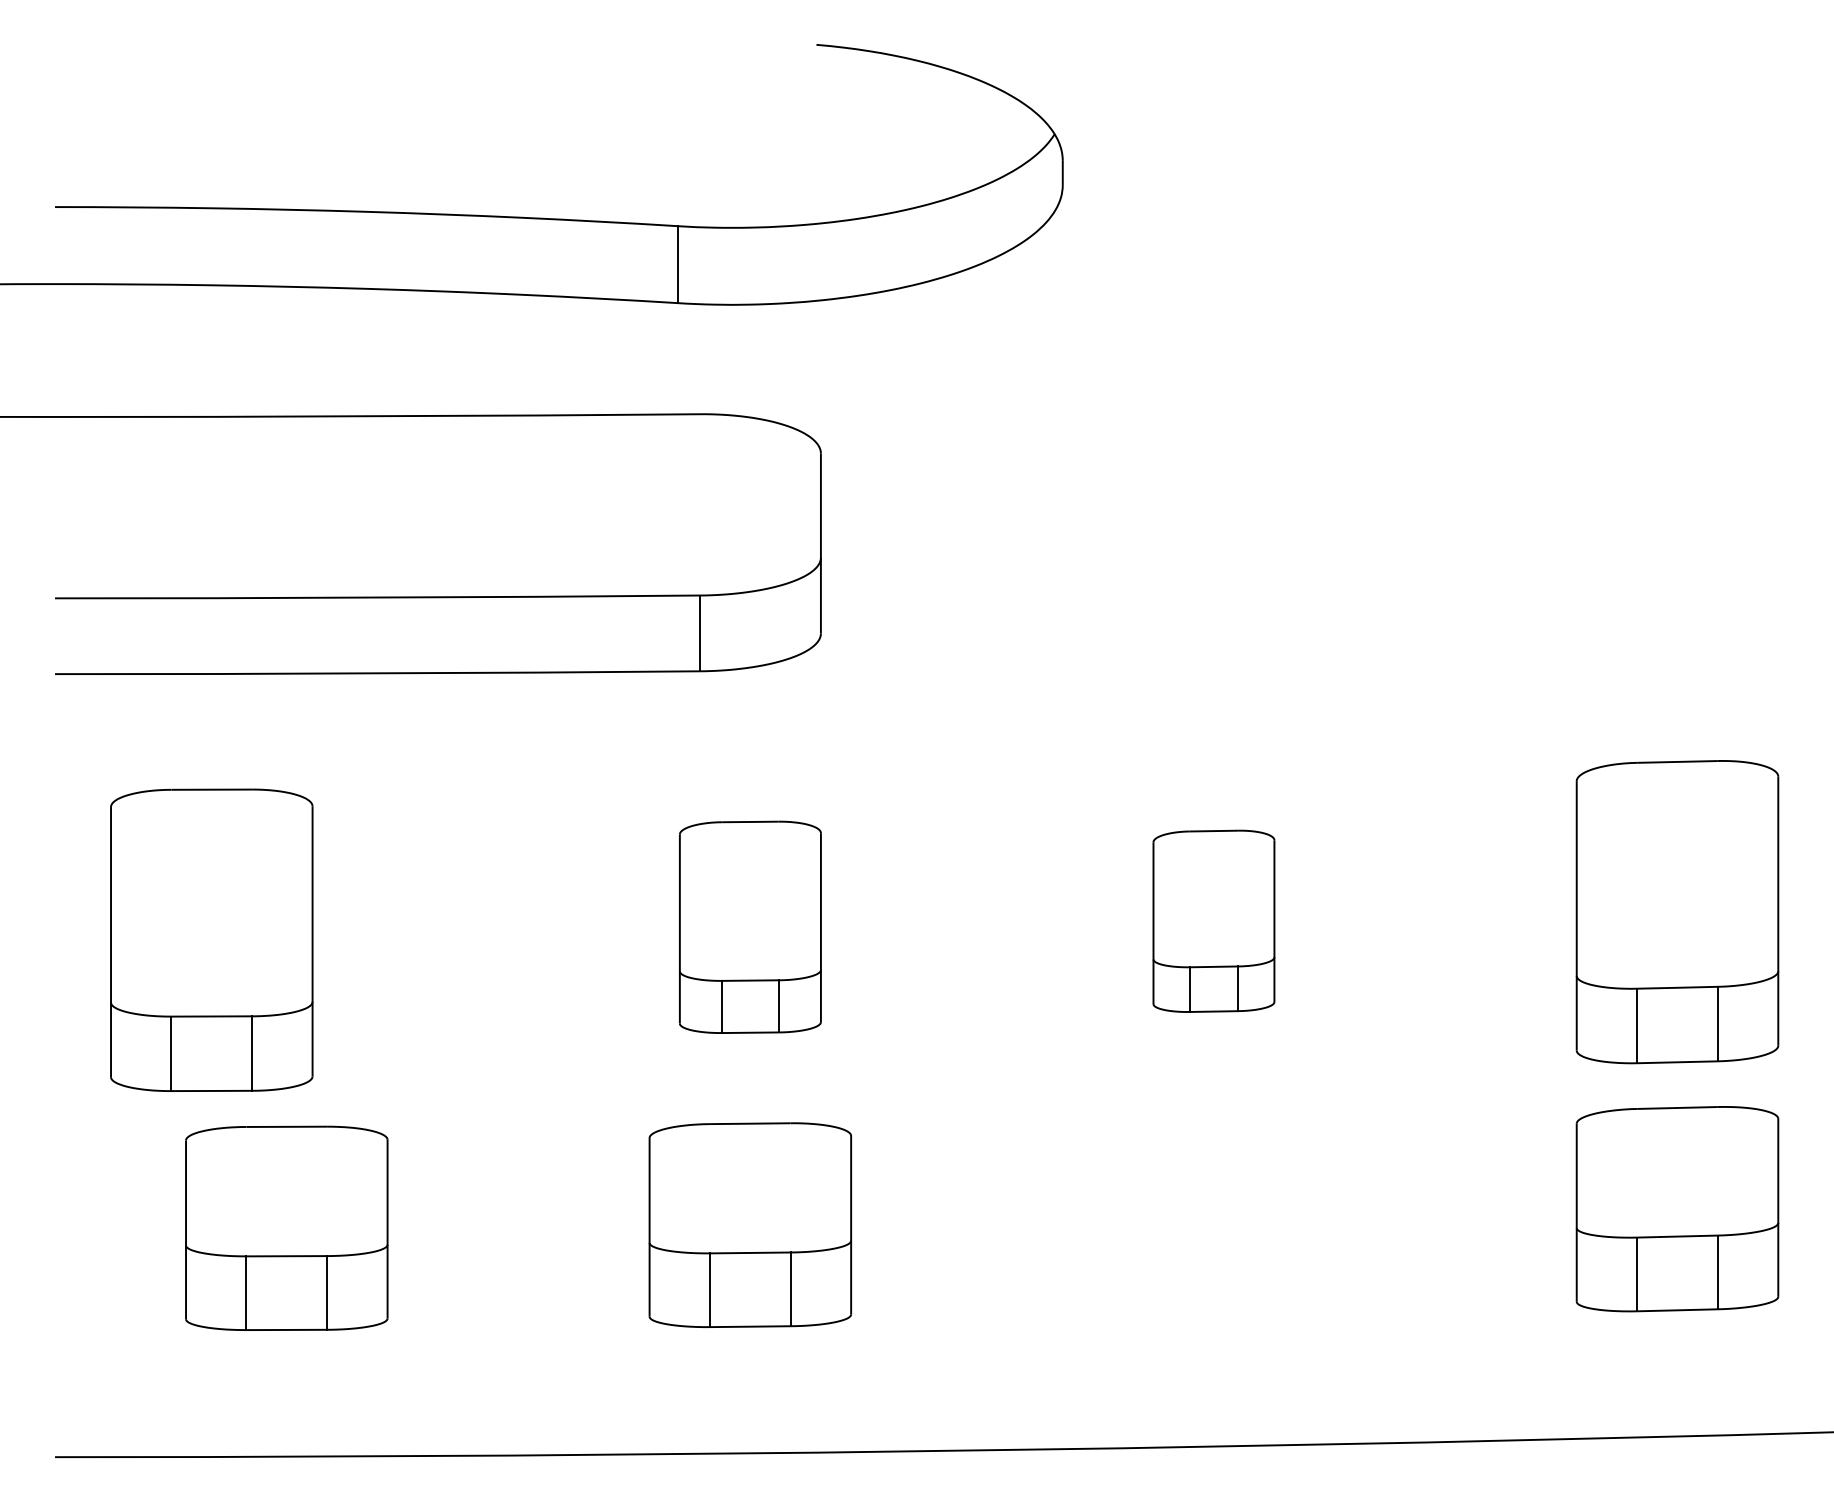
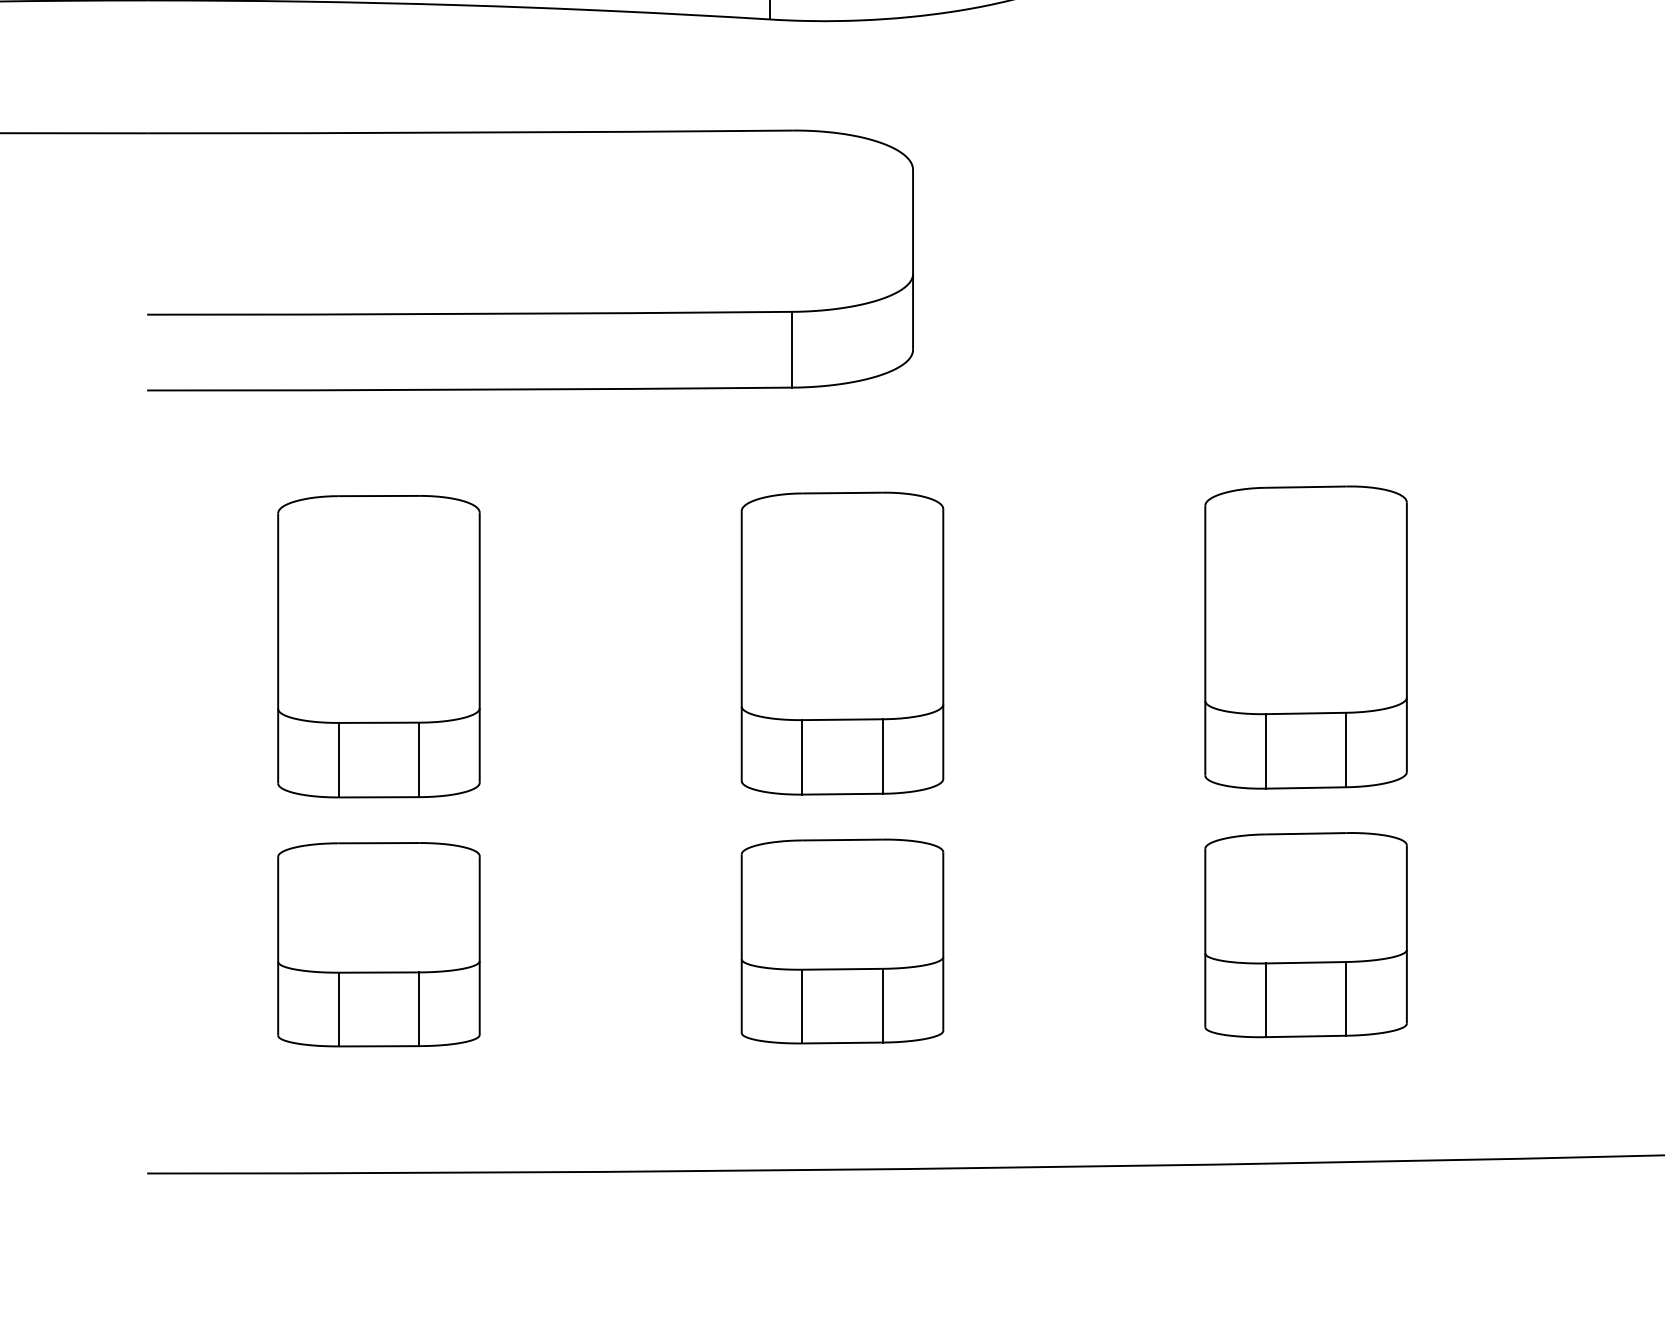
part: (1213, 921) -> (1305, 637), size x1.67
part: (750, 927) -> (842, 643), size x1.43
part: (211, 939) -> (378, 645), moved
part: (1213, 1218) -> (1305, 934), added

